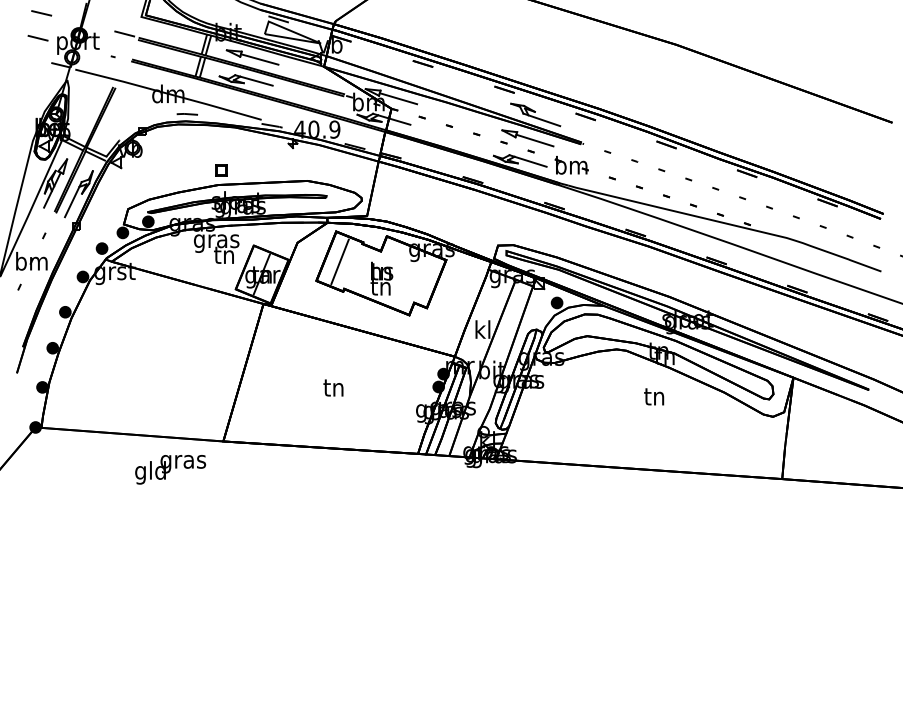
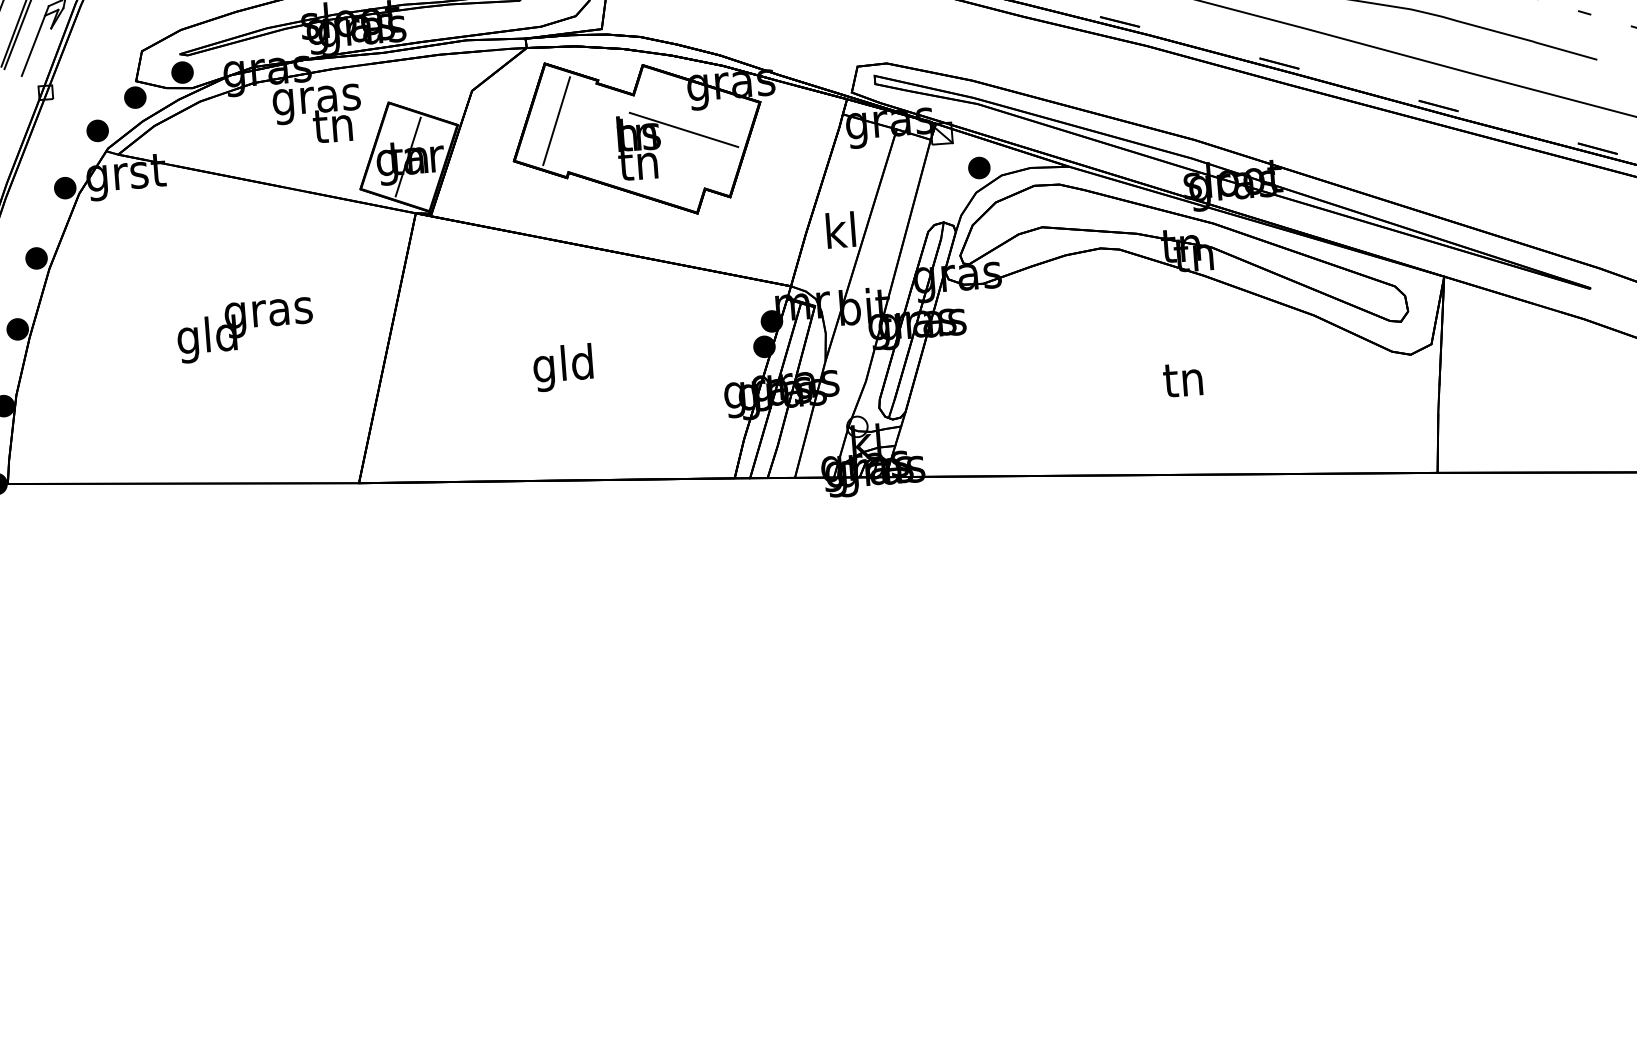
line: (405, 271) -> (683, 129), added
text: (333, 389) -> (562, 367), tn -> gld
text: (654, 396) -> (1183, 379), moved
text: (170, 469) -> (245, 329), moved

